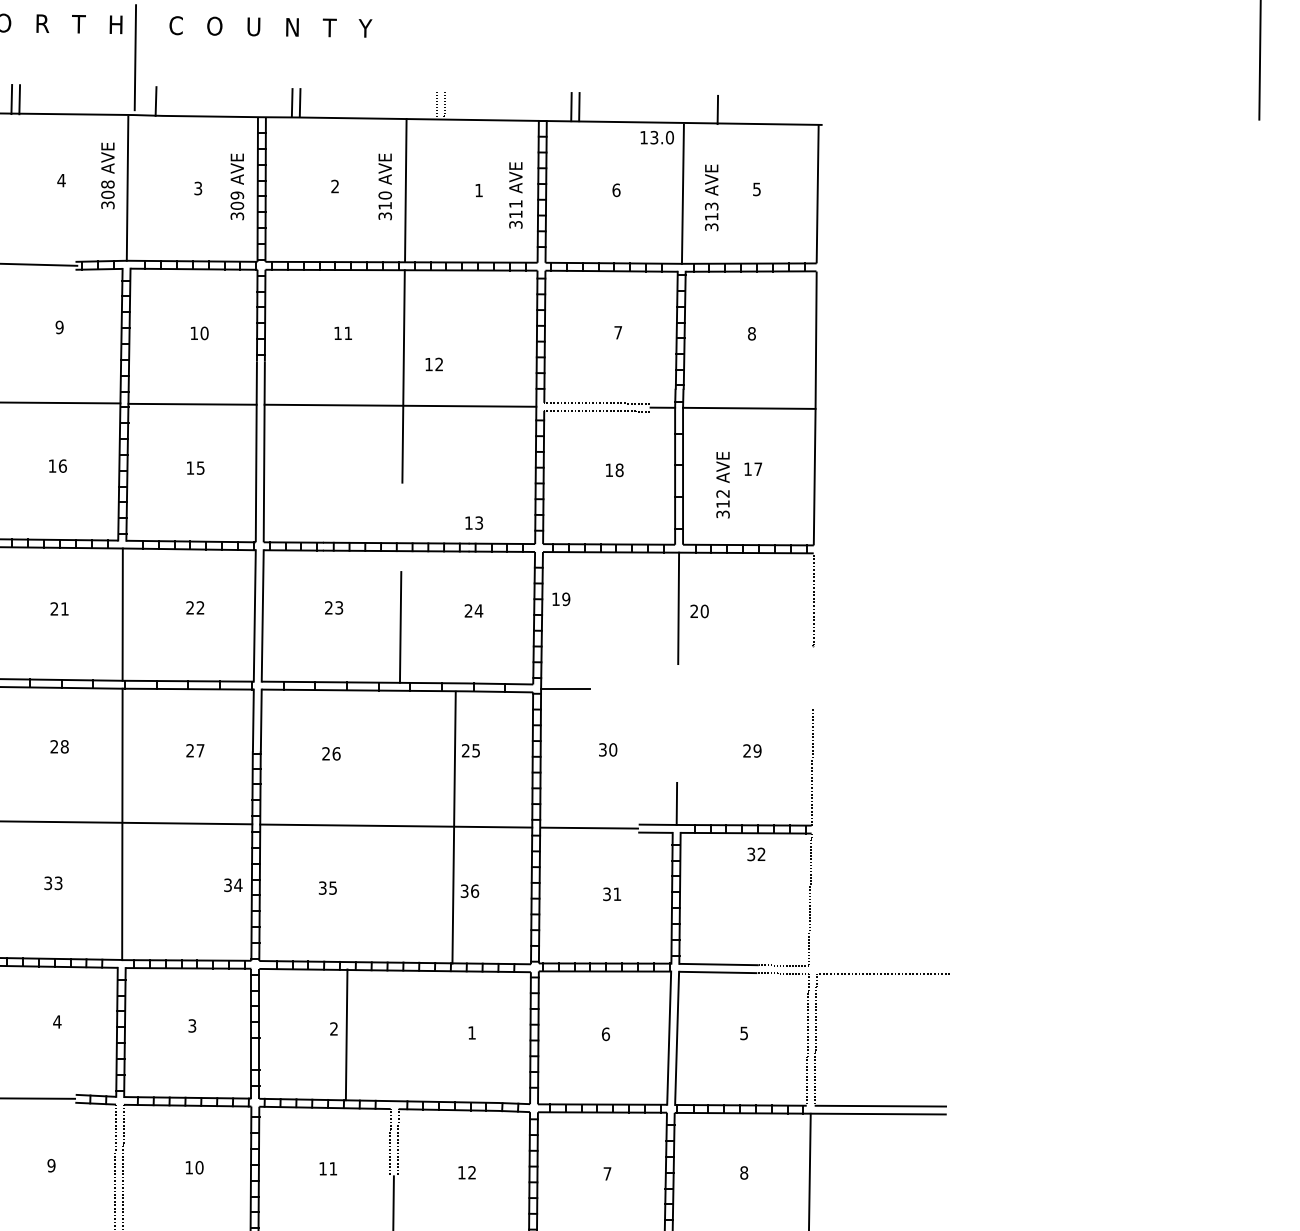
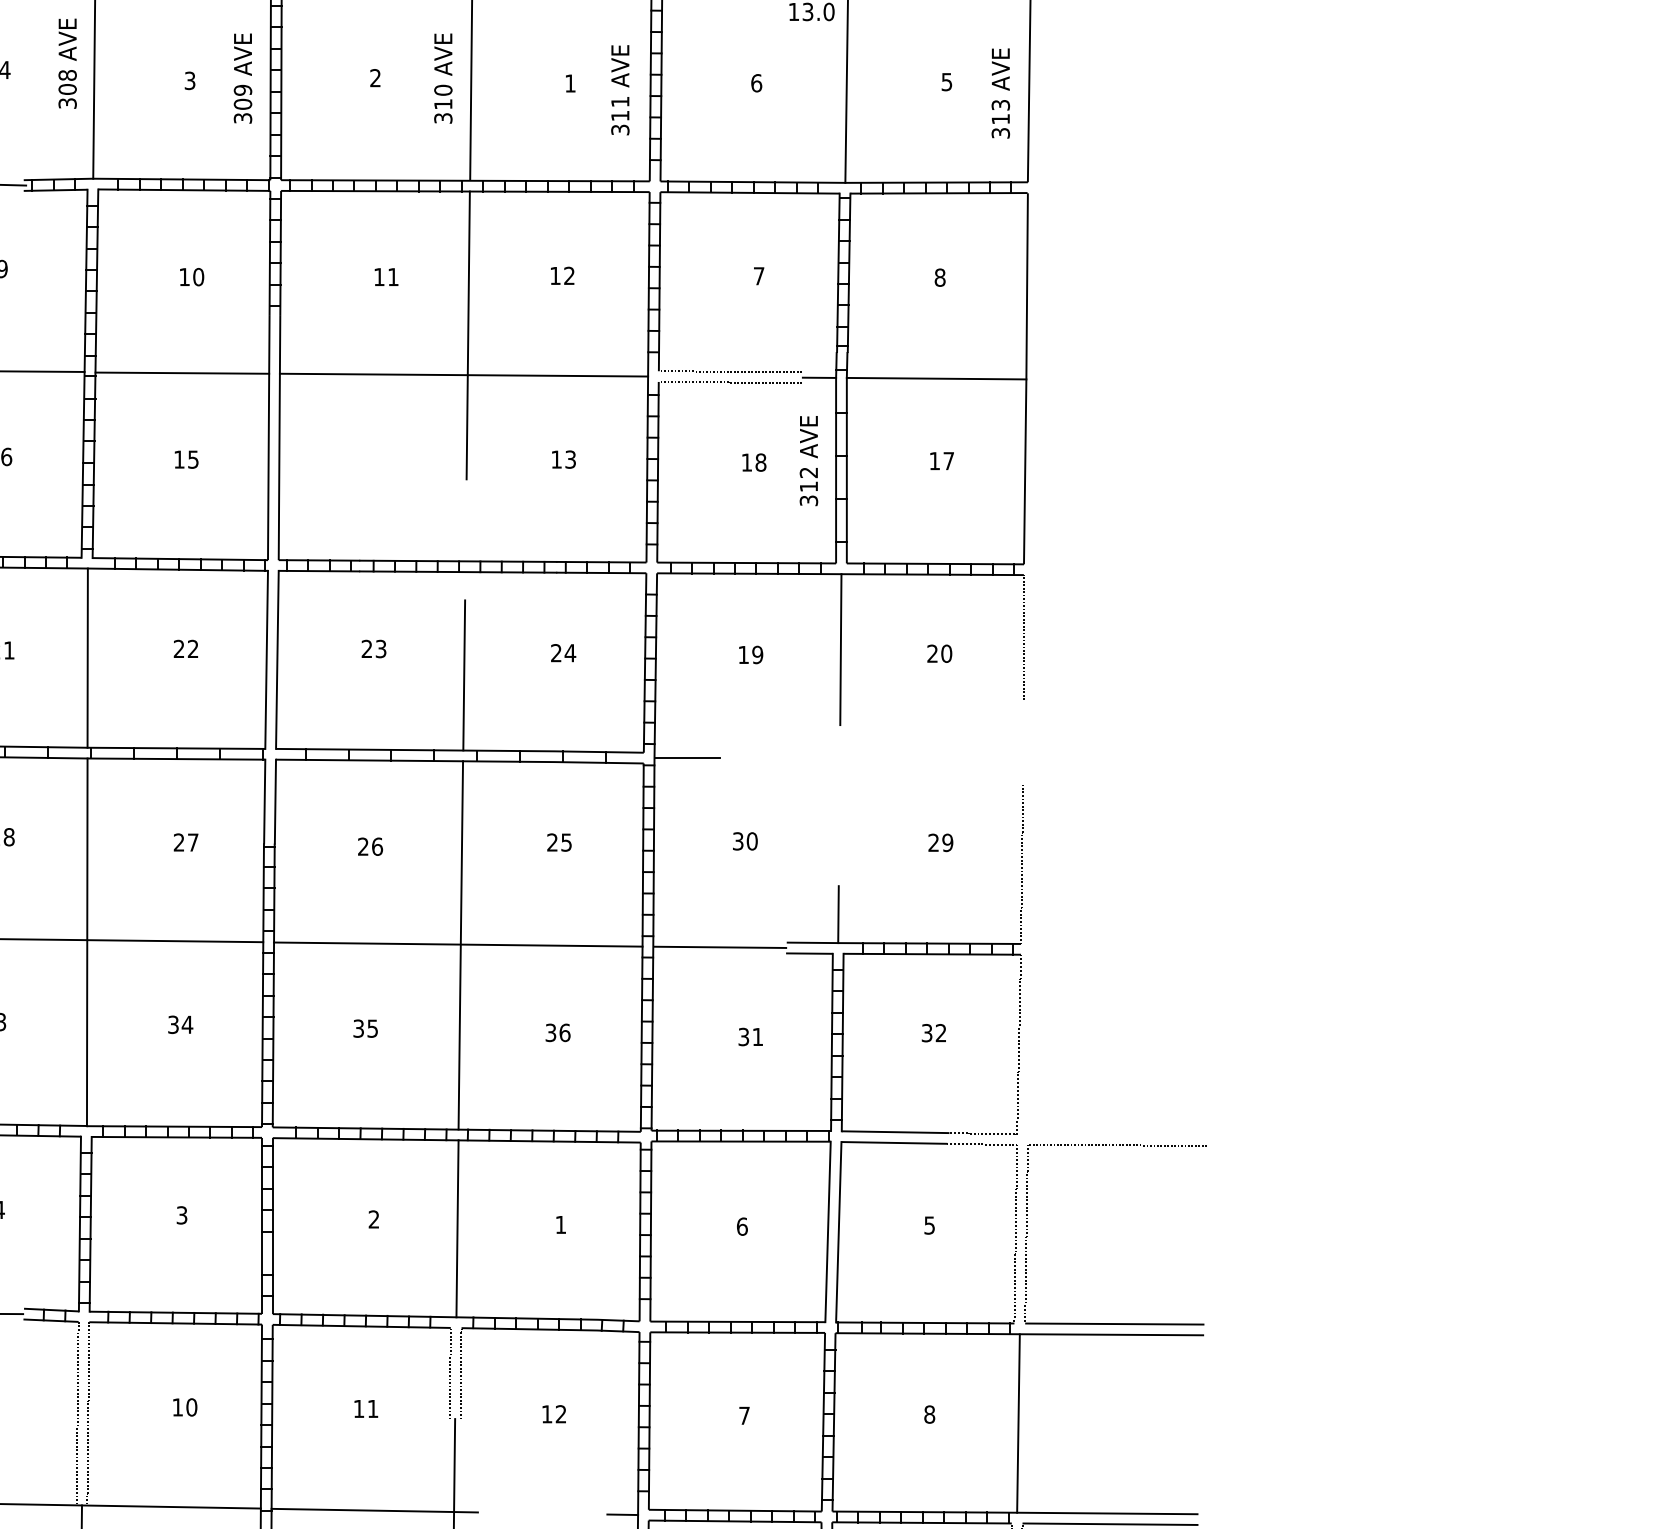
text: (711, 197) -> (1000, 92), moved
text: (433, 364) -> (561, 275), moved
text: (722, 485) -> (808, 461), moved
text: (473, 522) -> (562, 458), moved
text: (561, 599) -> (751, 655), moved
text: (699, 611) -> (939, 653), moved
line: (453, 827) -> (459, 945), moved
text: (756, 854) -> (934, 1033), moved
text: (233, 885) -> (180, 1025), moved
line: (346, 1034) -> (457, 1228), moved

